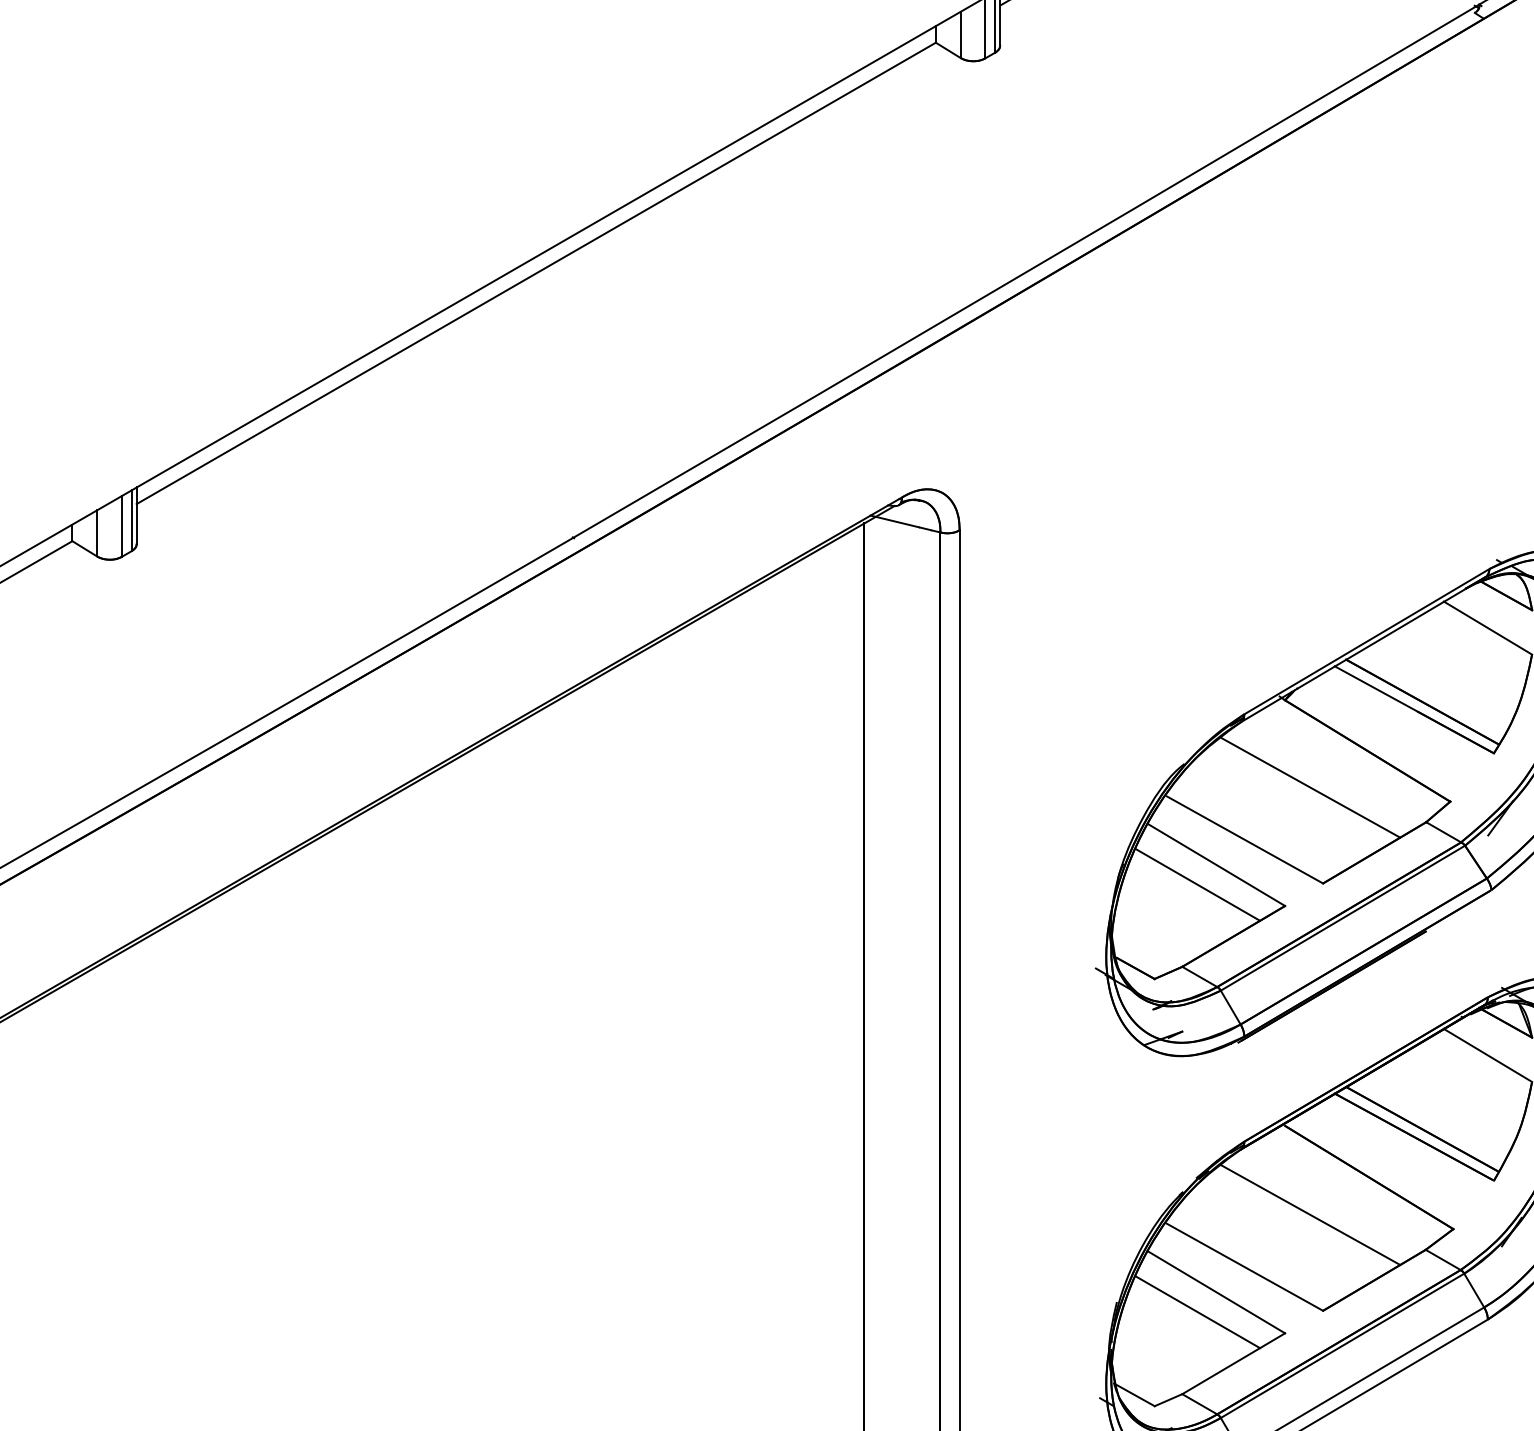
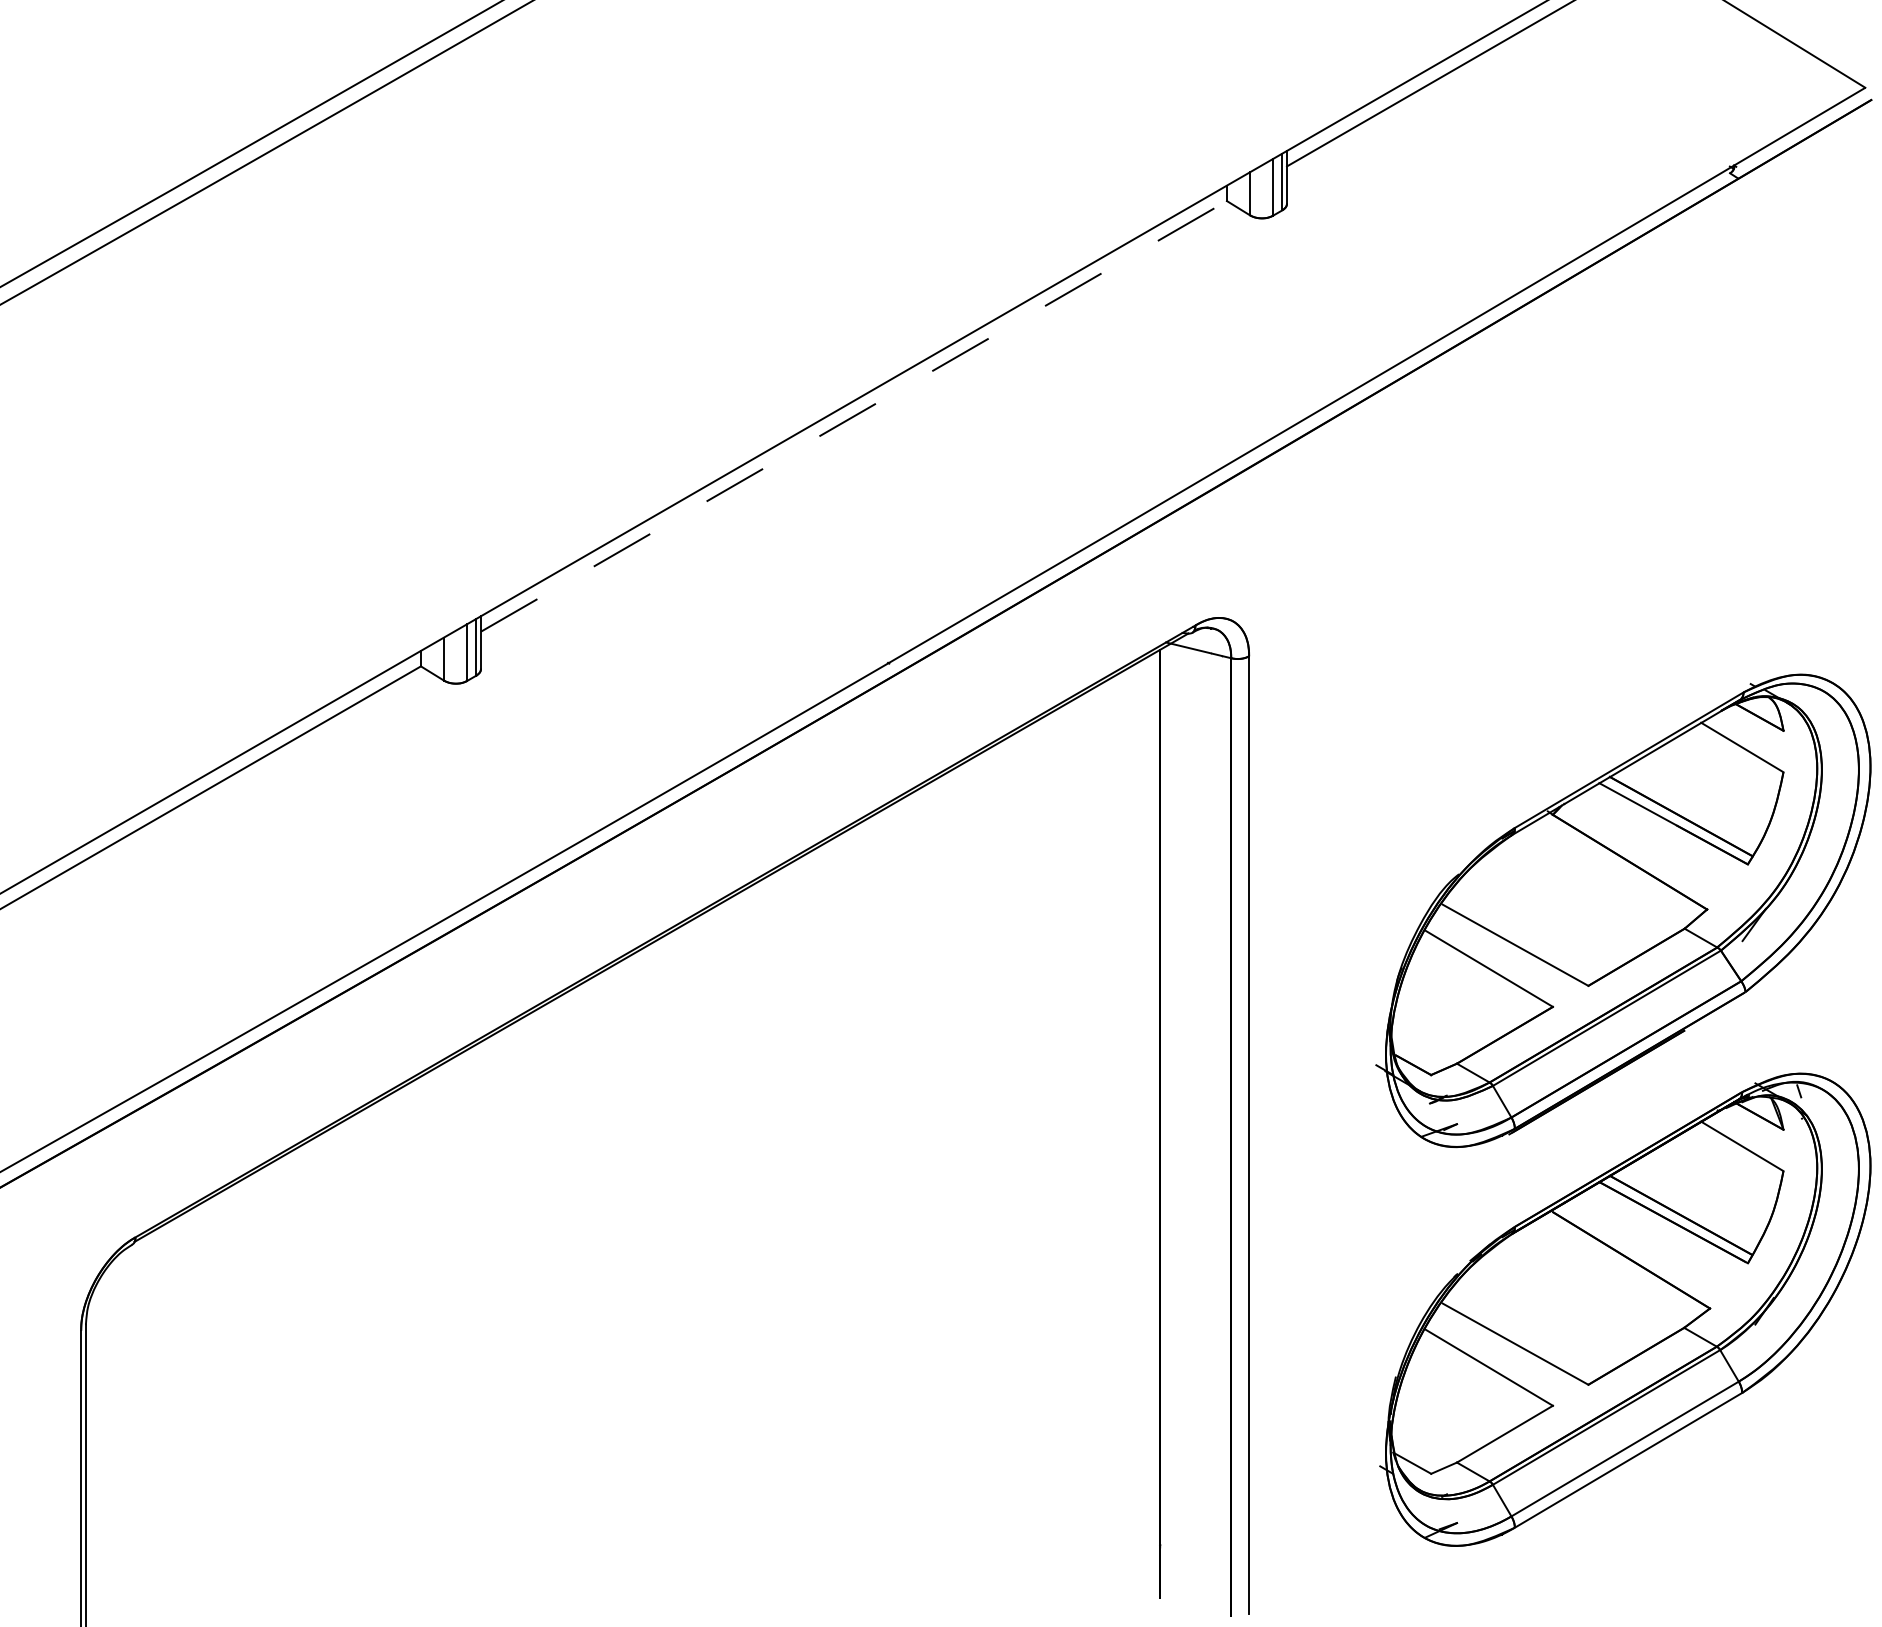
line: (535, 273) -> (853, 416), solid -> dashed
line: (1310, 787) -> (1576, 896), removed
line: (1197, 884) -> (1471, 986), removed
line: (1310, 1215) -> (1576, 1295), removed
line: (1197, 1311) -> (1471, 1385), removed

